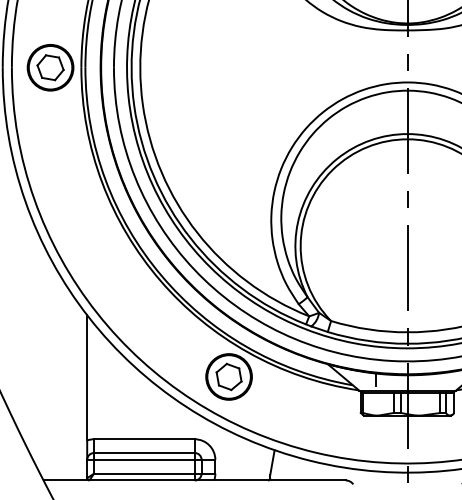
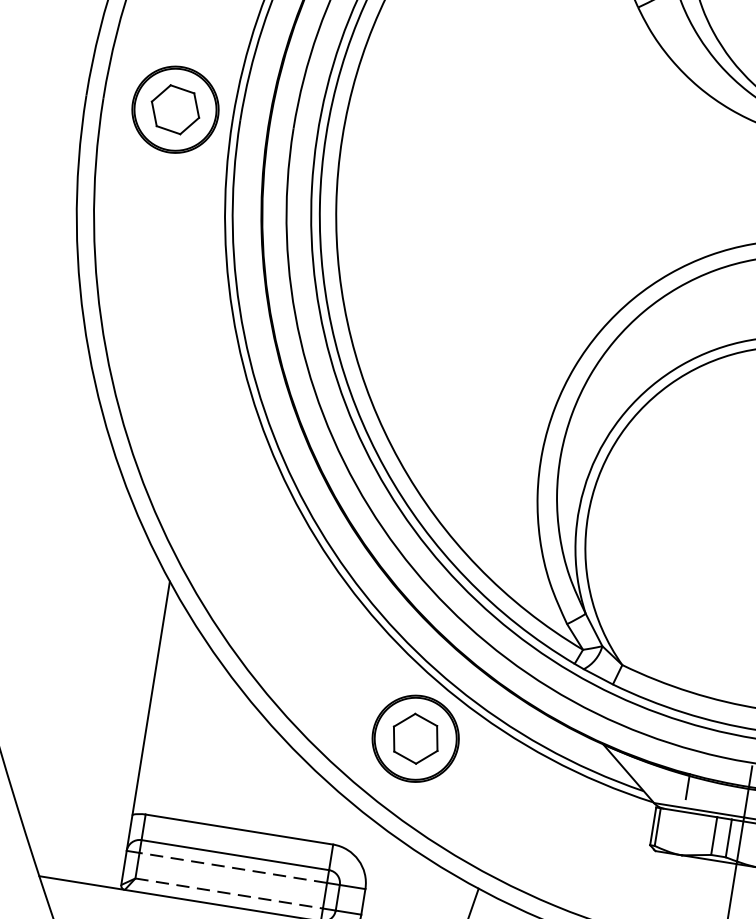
line: (143, 459) -> (231, 866), solid -> dashed
line: (144, 473) -> (229, 893), solid -> dashed

